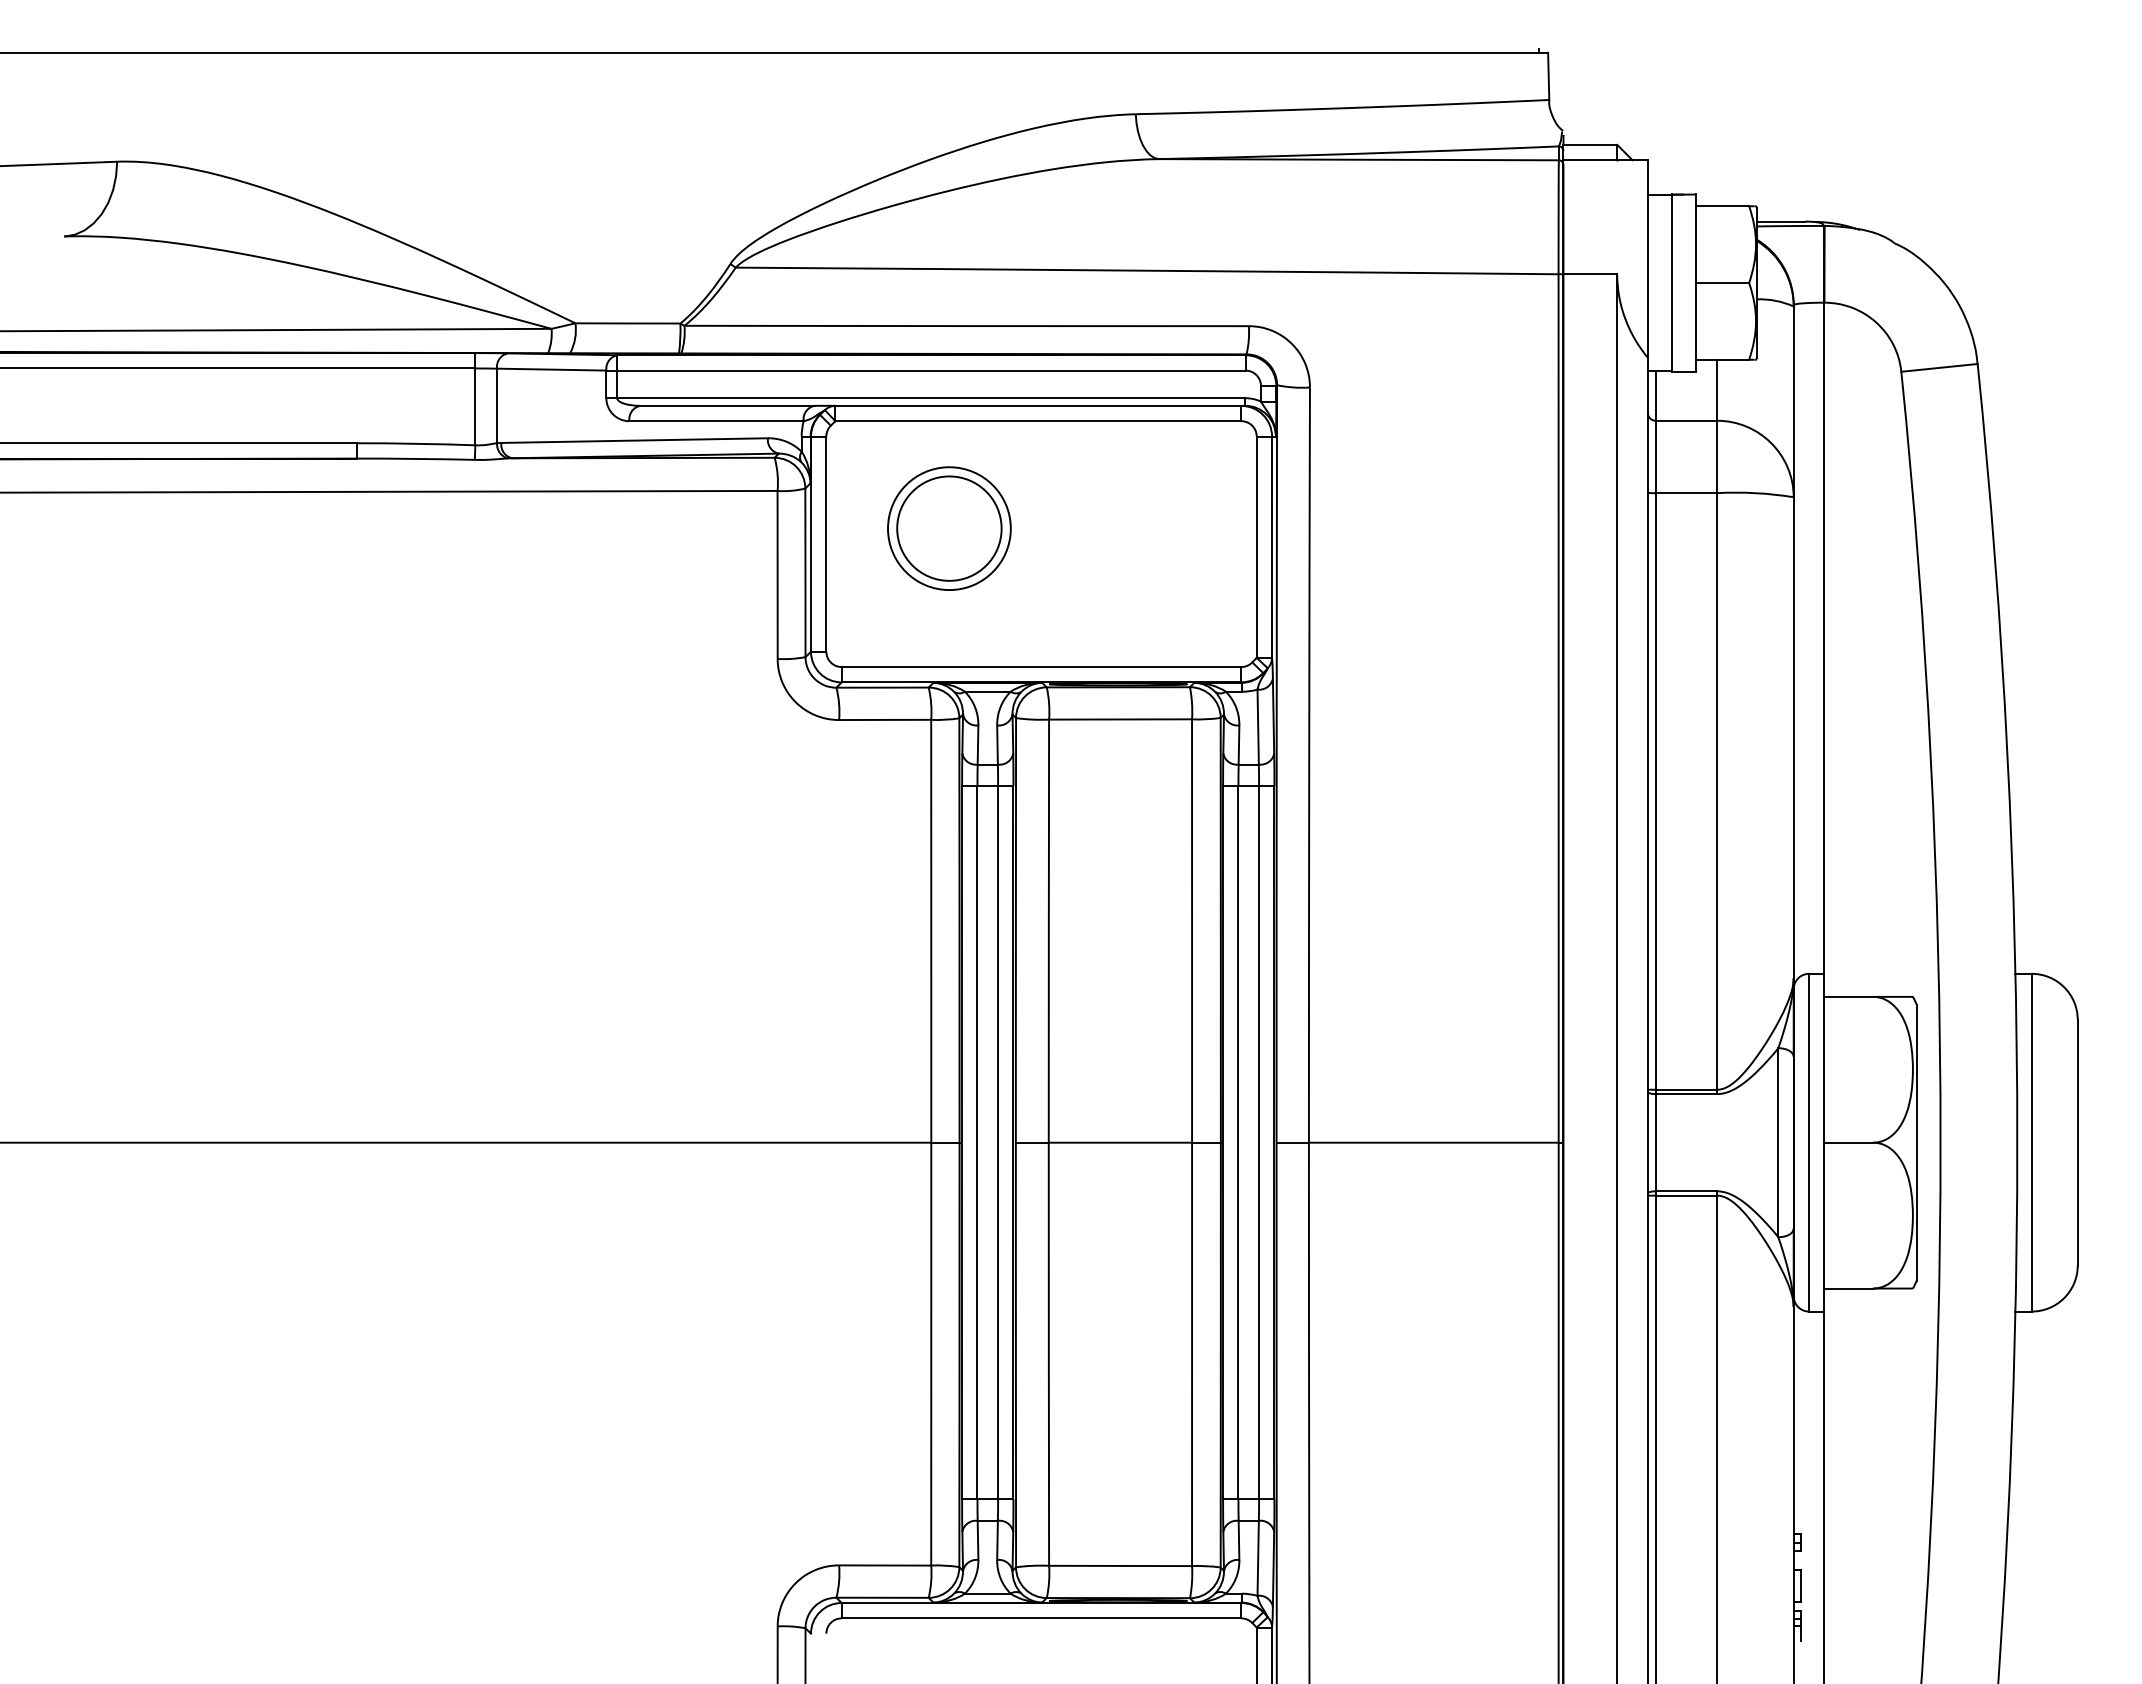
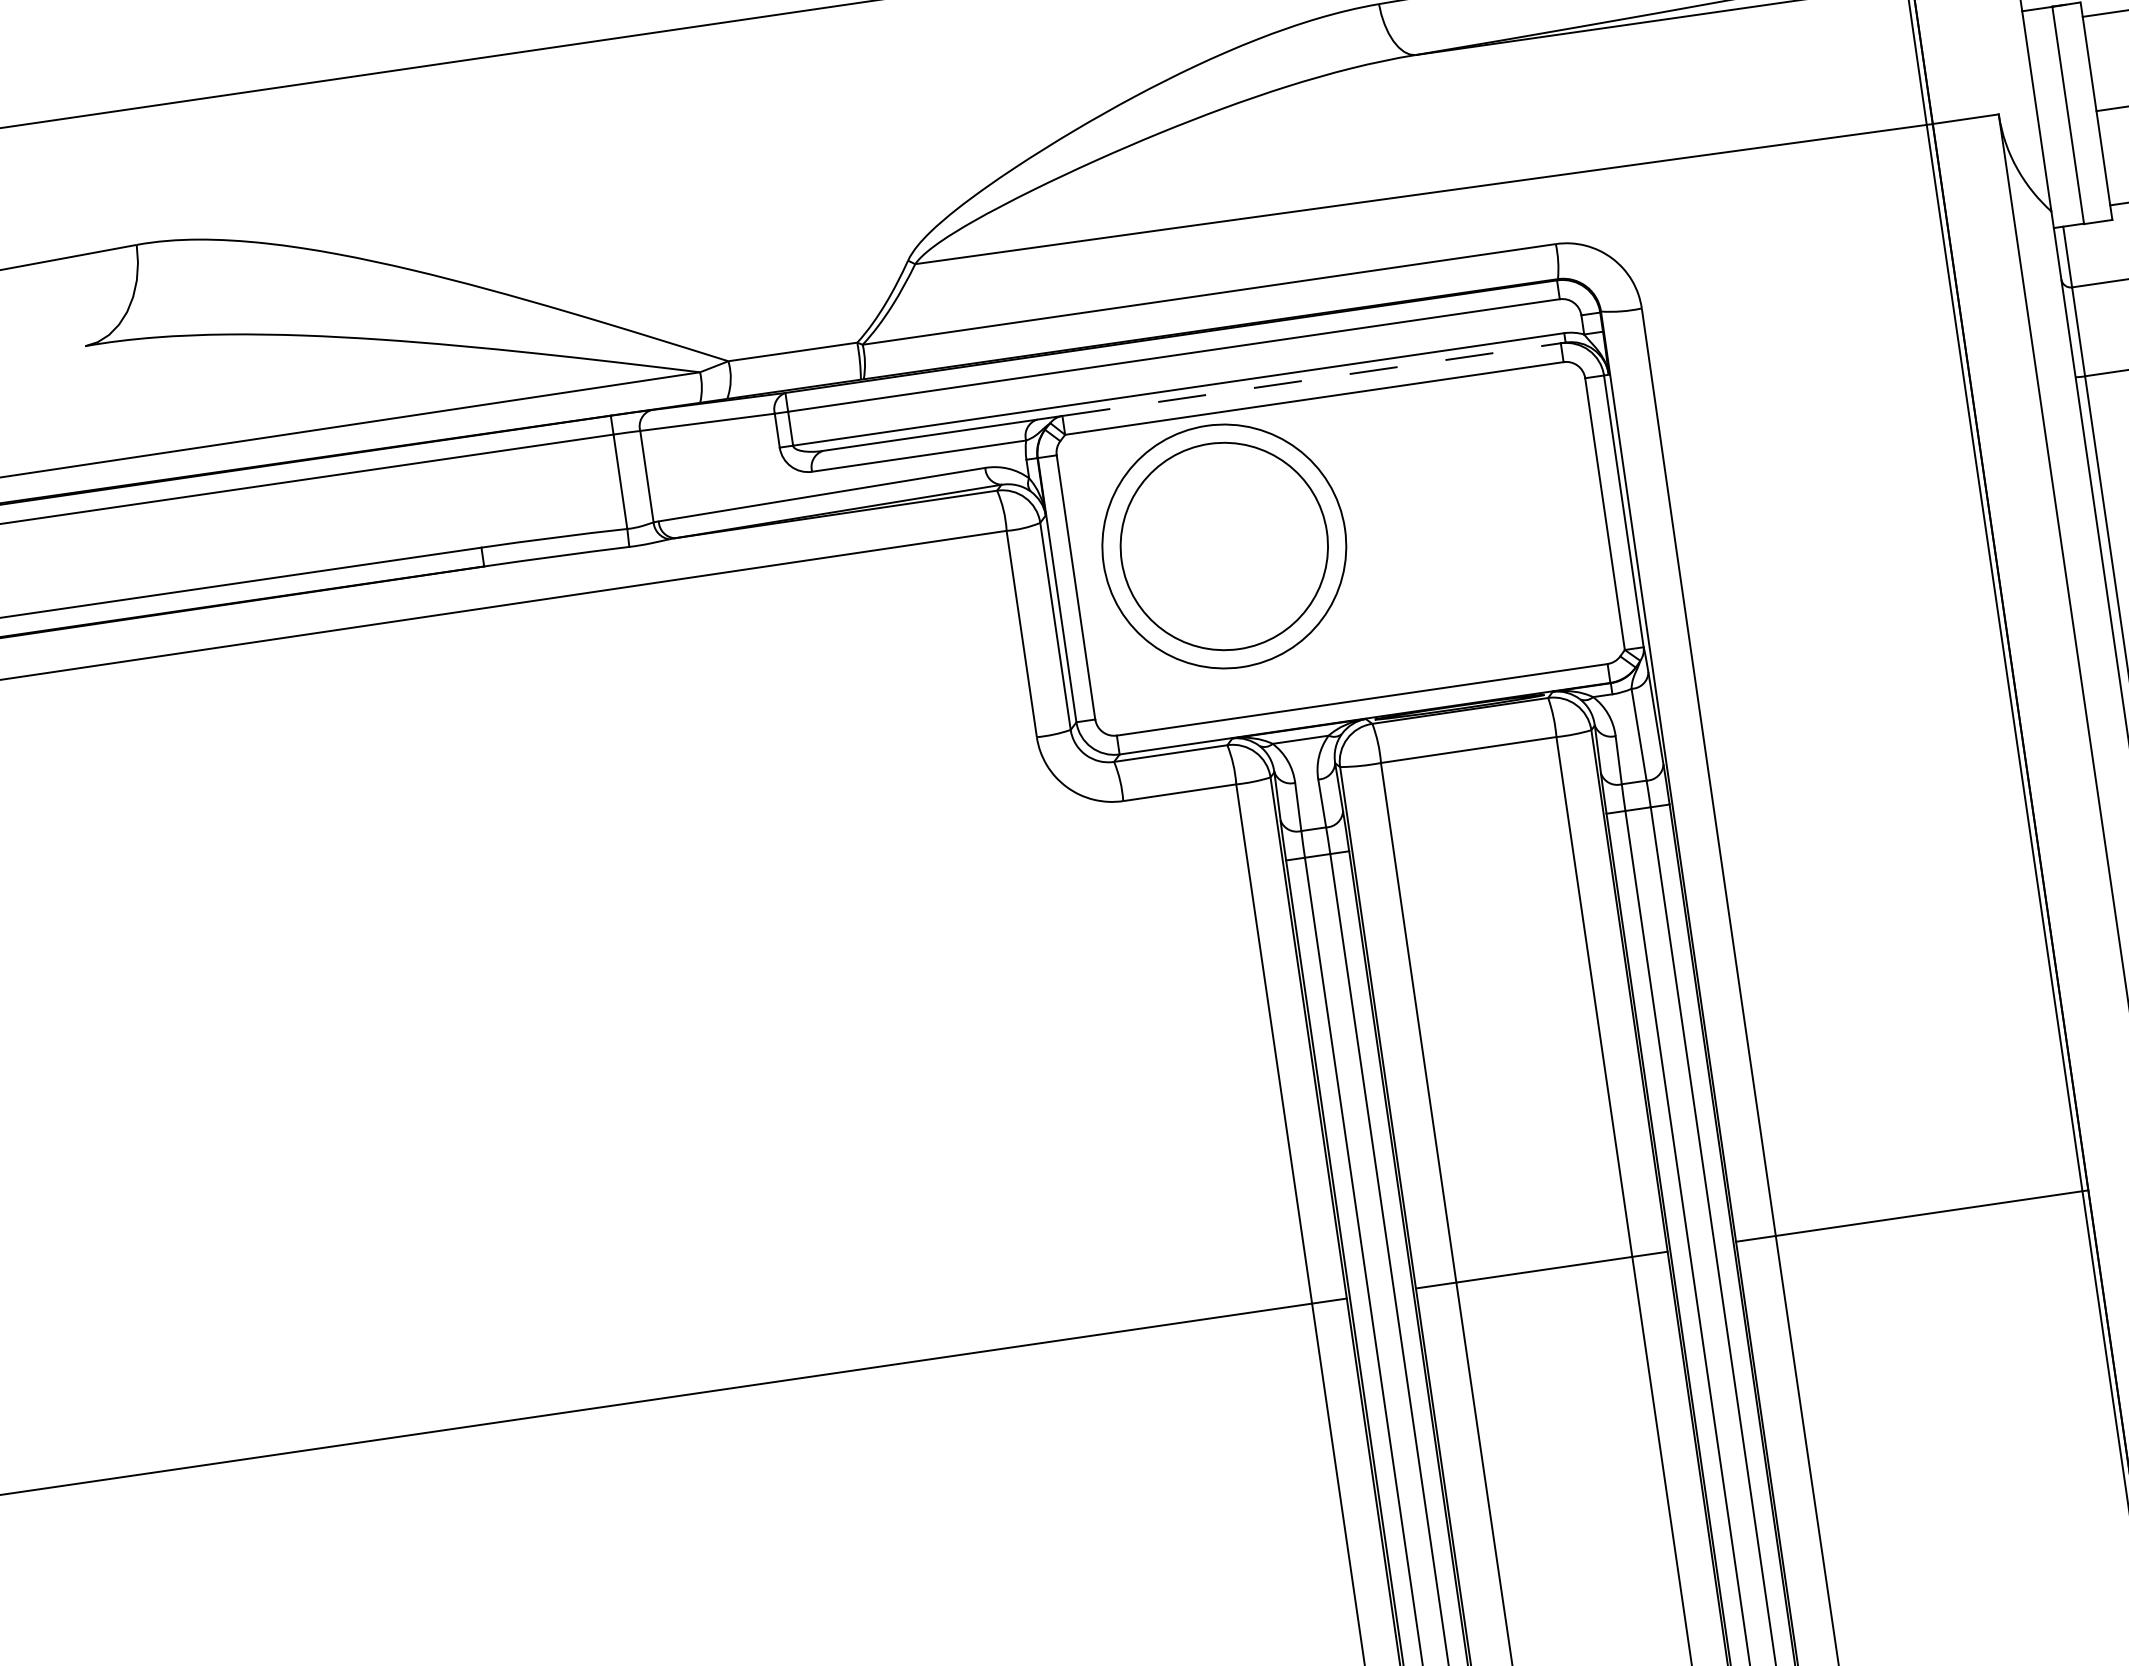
line: (1038, 405) -> (1311, 379), solid -> dashed
part: (949, 528) -> (1224, 546), size x1.6

